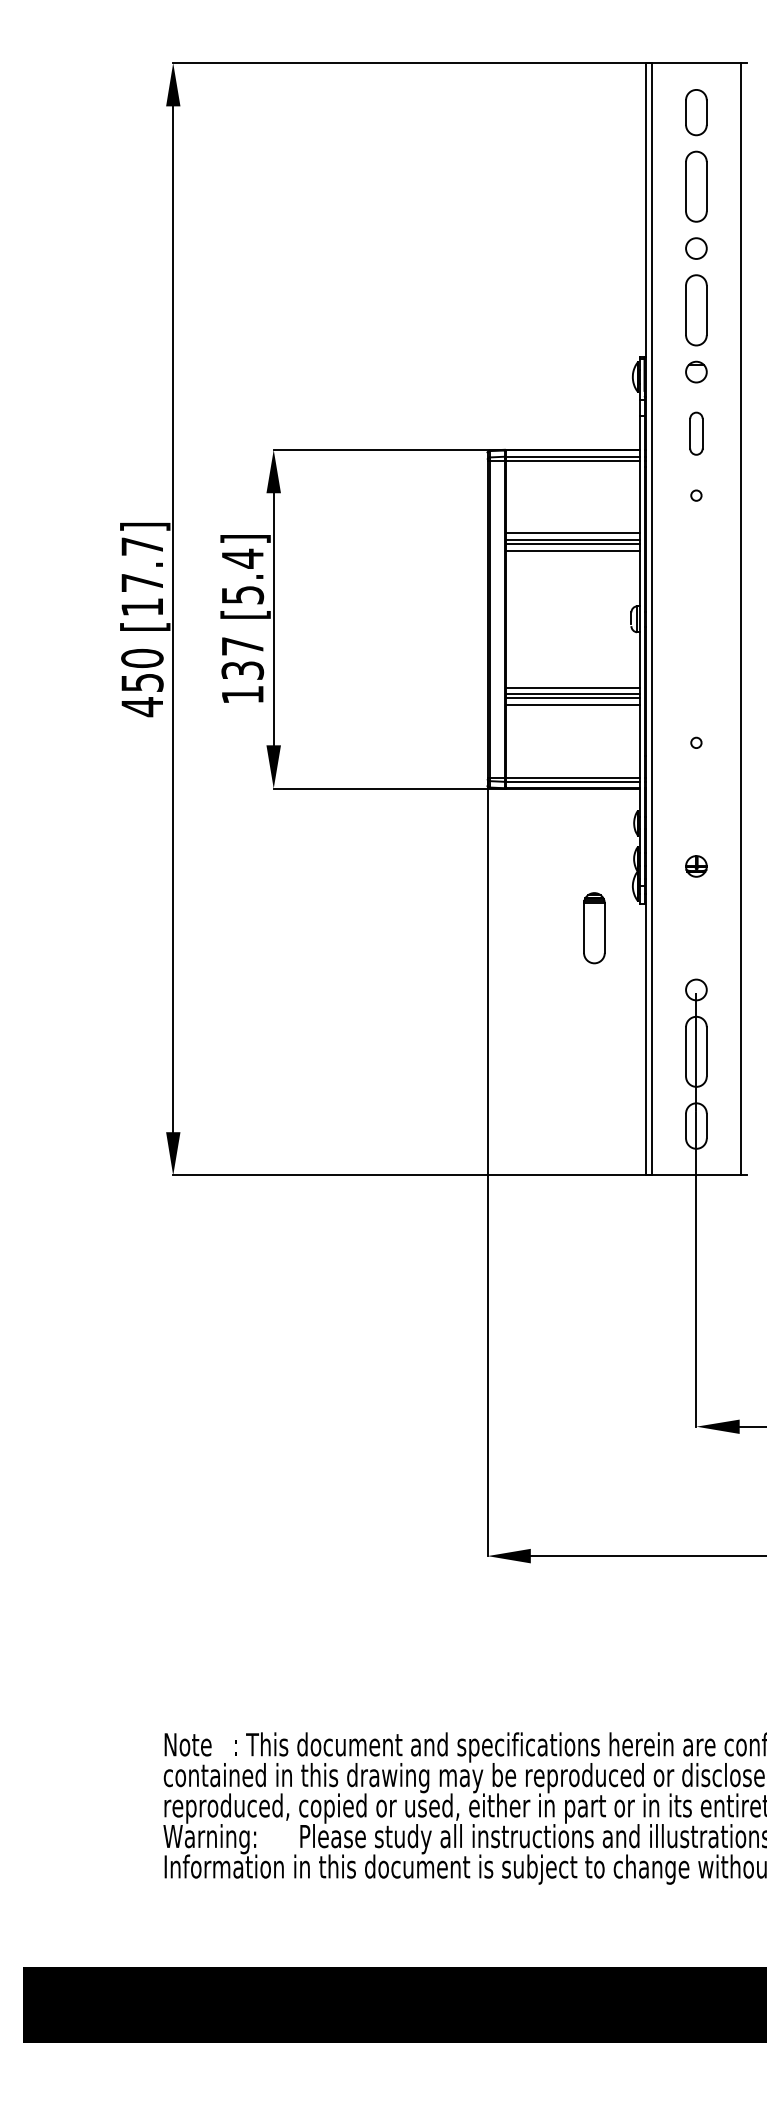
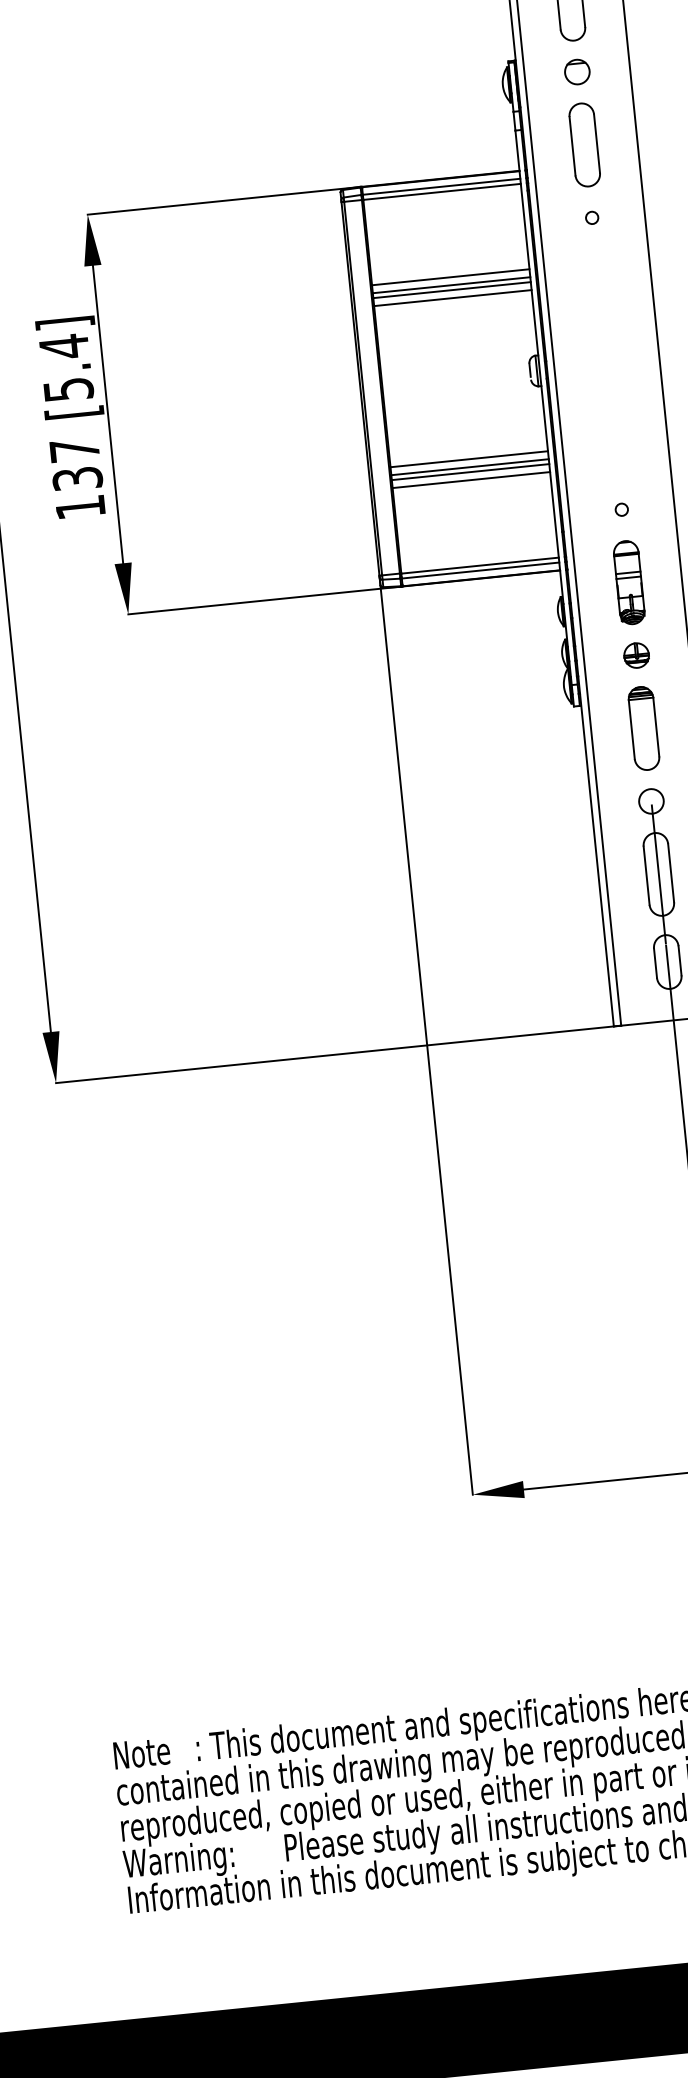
part: (696, 433) -> (584, 144), size x1.67
part: (696, 804) -> (629, 582), added
part: (594, 928) -> (644, 728), moved

